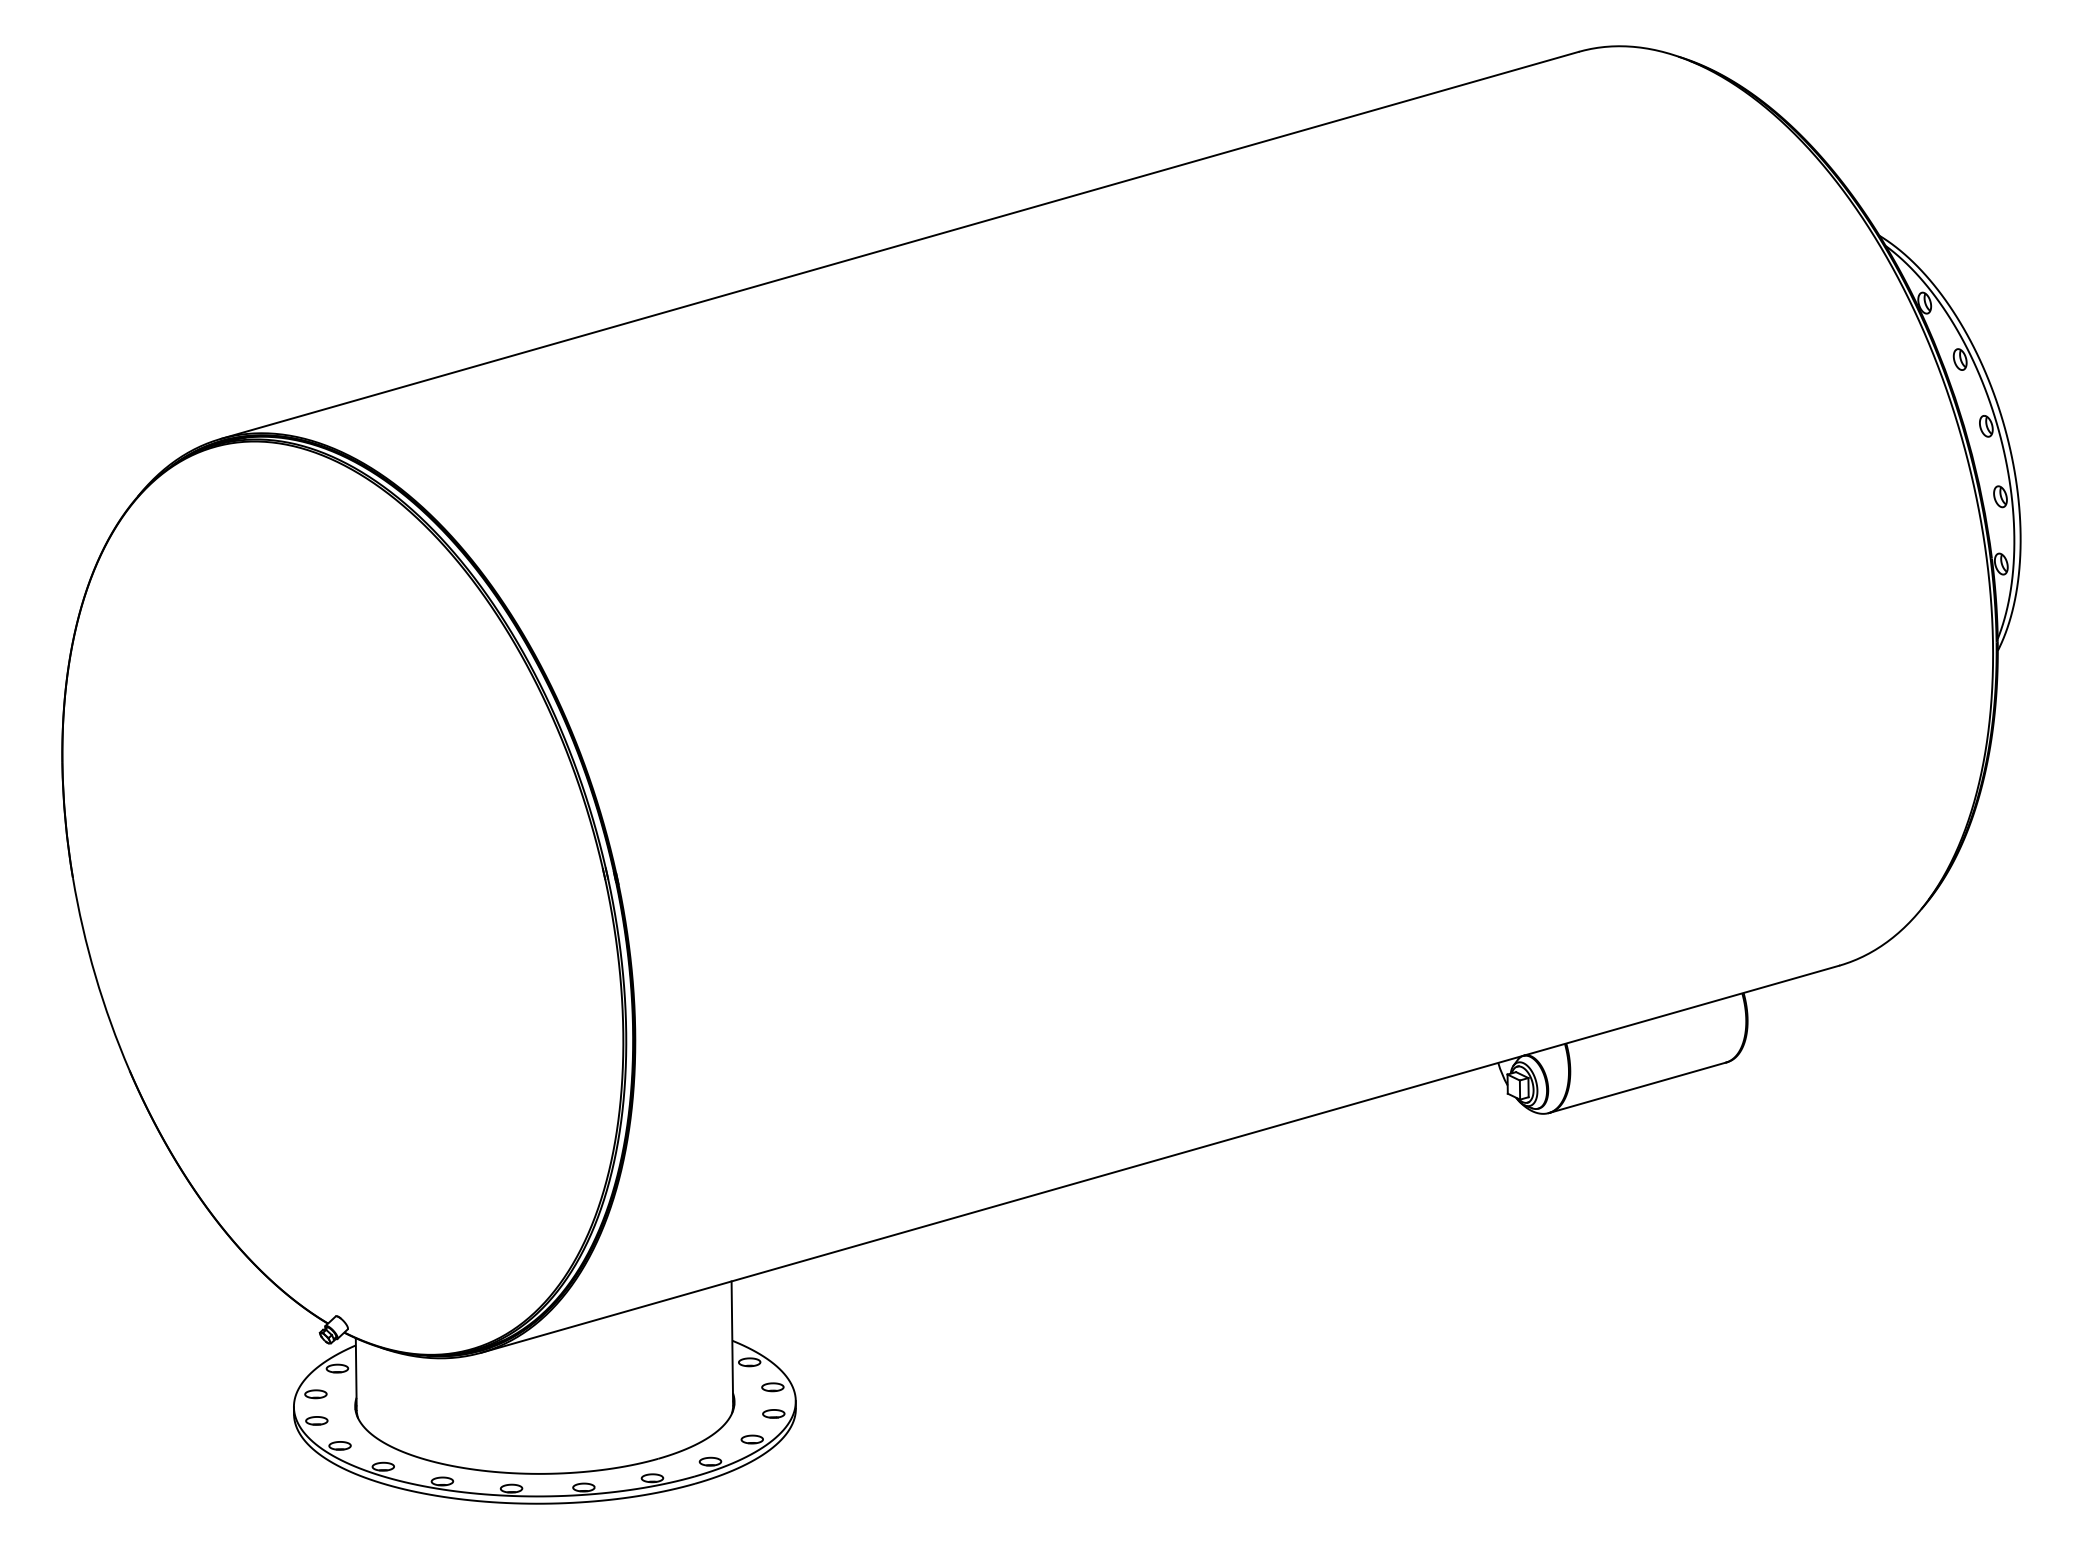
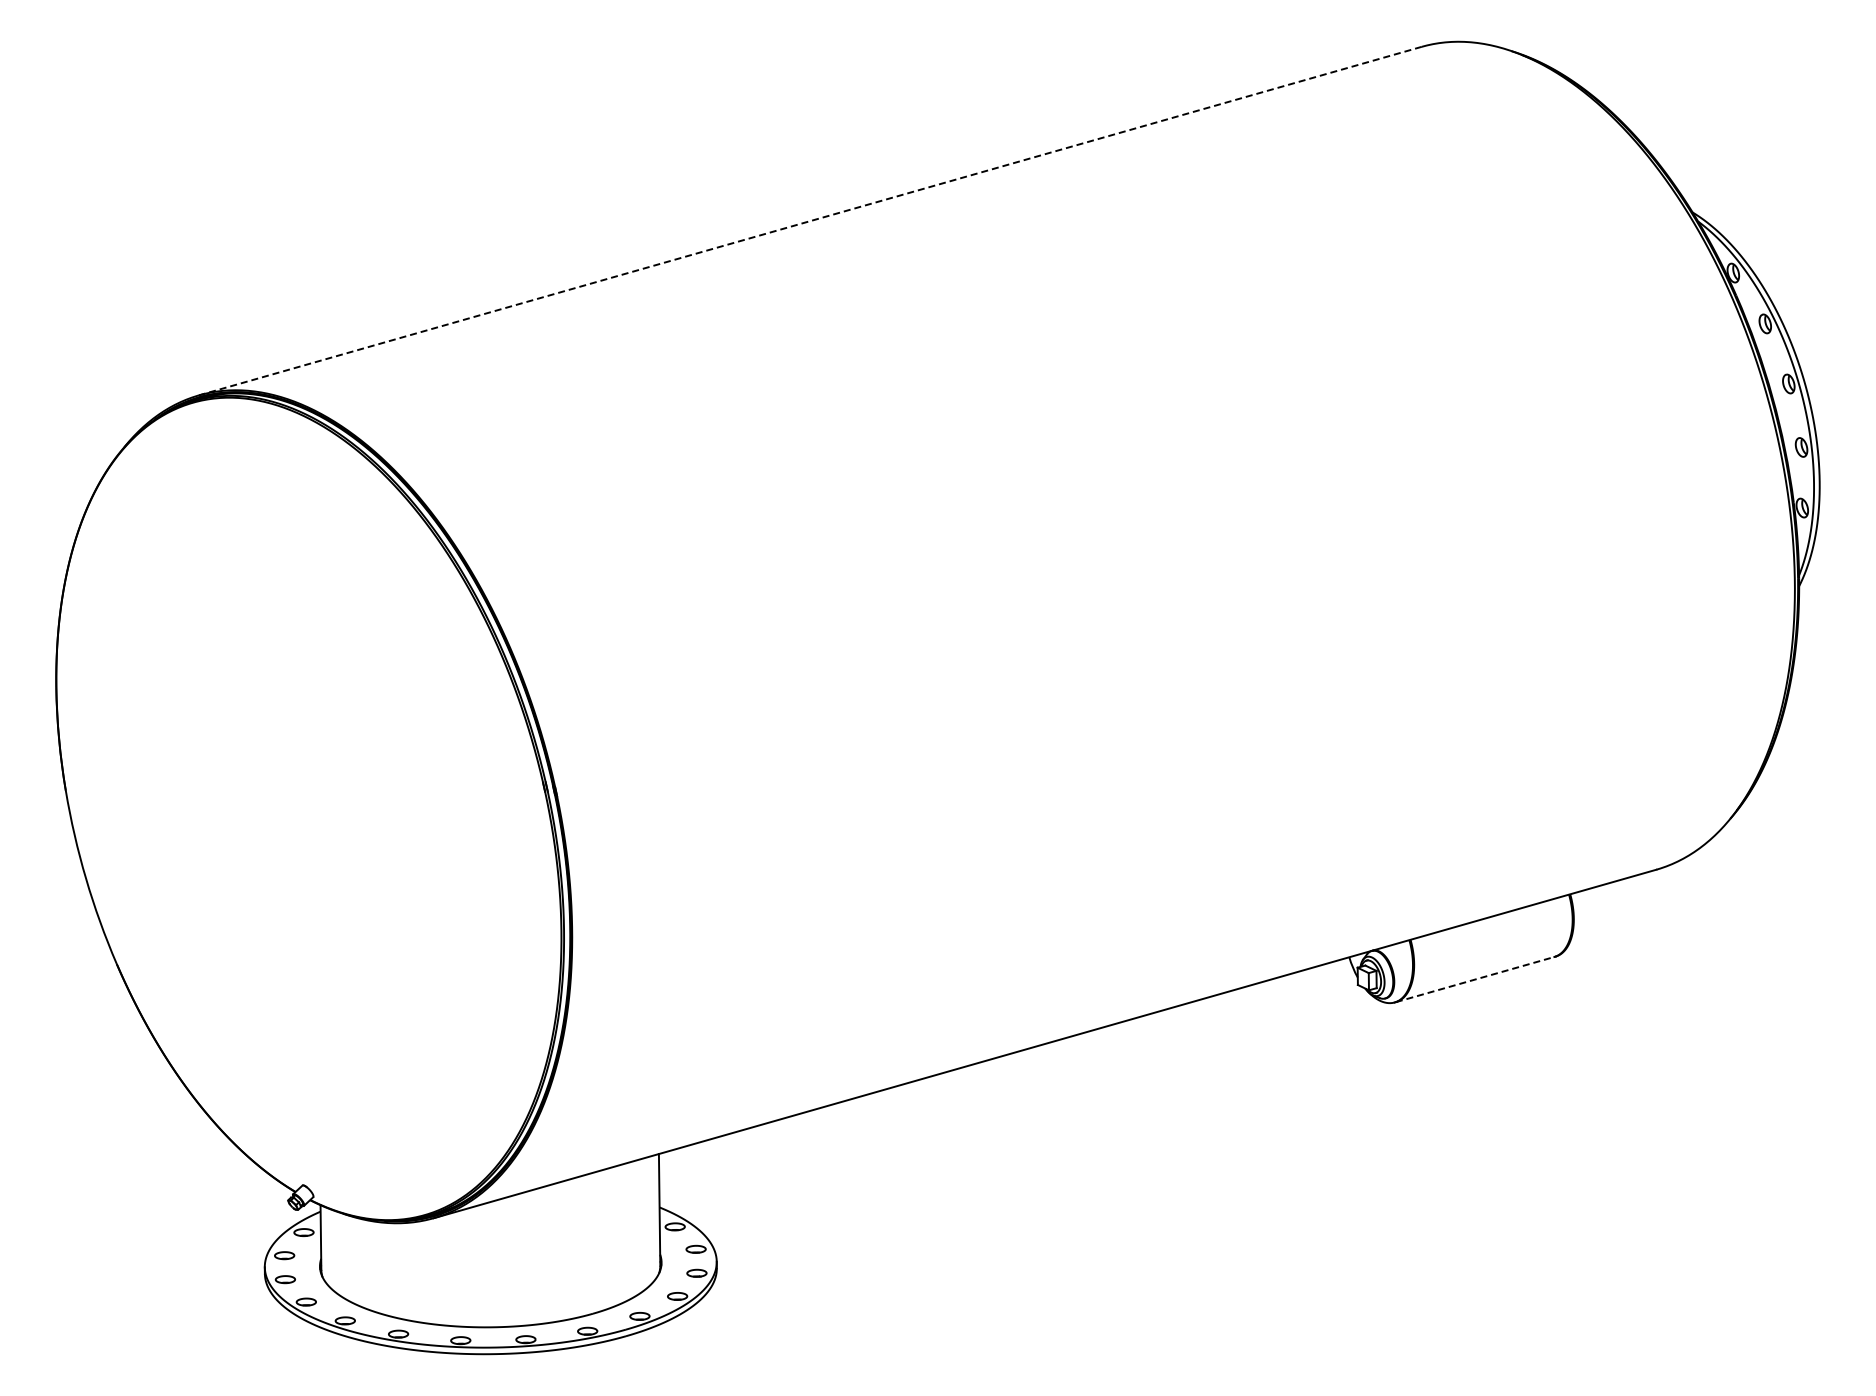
line: (899, 245) -> (810, 221), solid -> dashed
line: (1638, 1087) -> (1475, 979), solid -> dashed

